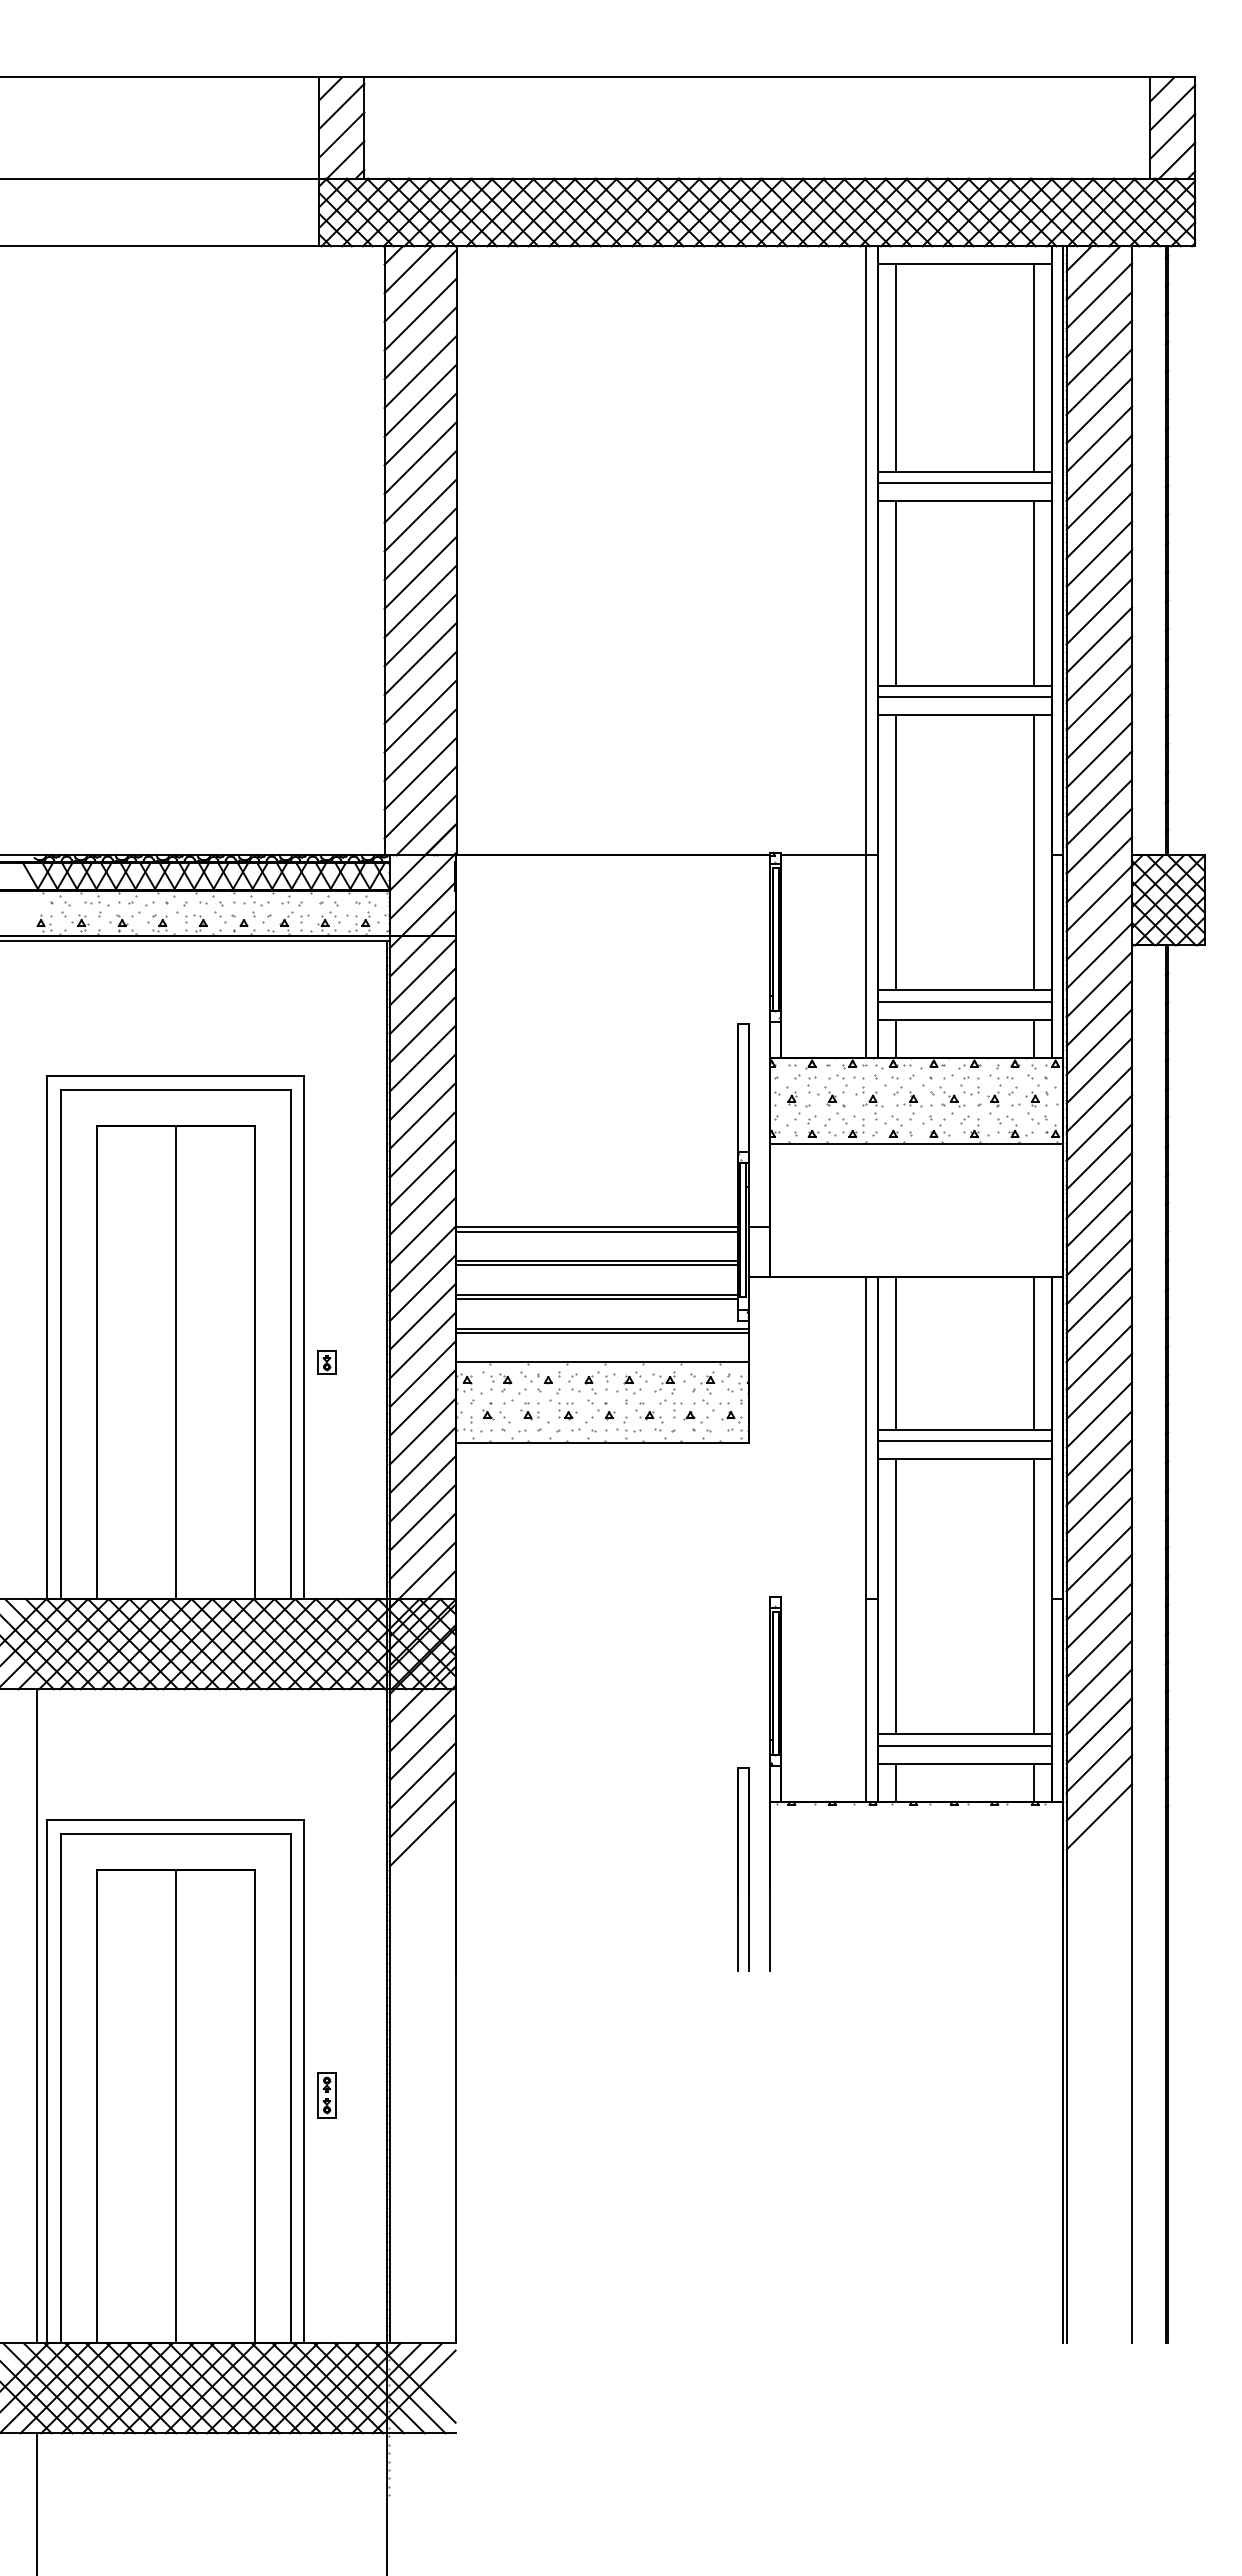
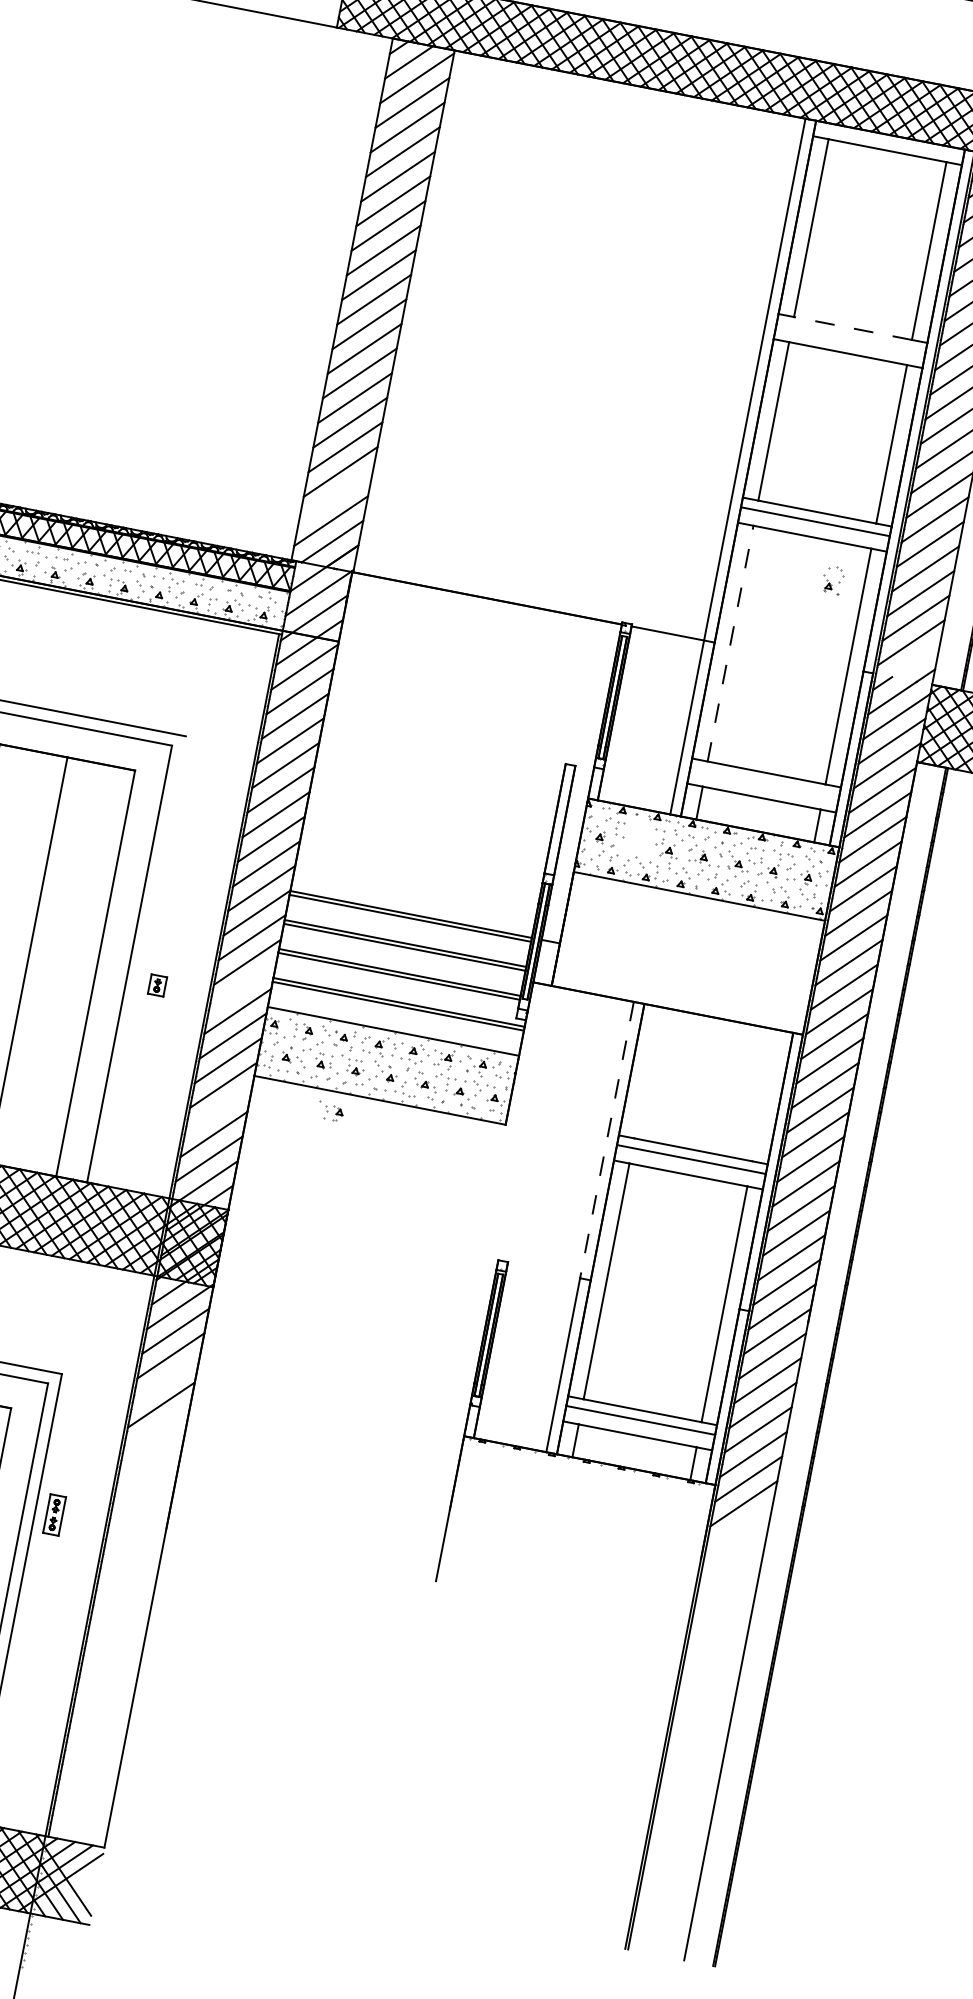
line: (965, 471) -> (853, 328), solid -> dashed
line: (965, 483) -> (851, 338), removed
line: (420, 773) -> (335, 496), removed
line: (1108, 831) -> (915, 660), removed
line: (896, 852) -> (730, 643), solid -> dashed
line: (965, 1001) -> (764, 782), removed
part: (835, 1090) -> (832, 579), moved
line: (304, 1337) -> (142, 960), removed
line: (422, 1345) -> (242, 986), removed
line: (896, 1353) -> (647, 1072), removed
line: (1033, 1353) -> (764, 1095), removed
line: (866, 1438) -> (607, 1140), solid -> dashed
part: (549, 1466) -> (330, 1111), added
line: (422, 1488) -> (218, 1109), removed
line: (422, 1804) -> (165, 1380), removed
part: (743, 1869) -> (430, 1489), removed
part: (326, 2095) -> (54, 1515), moved

